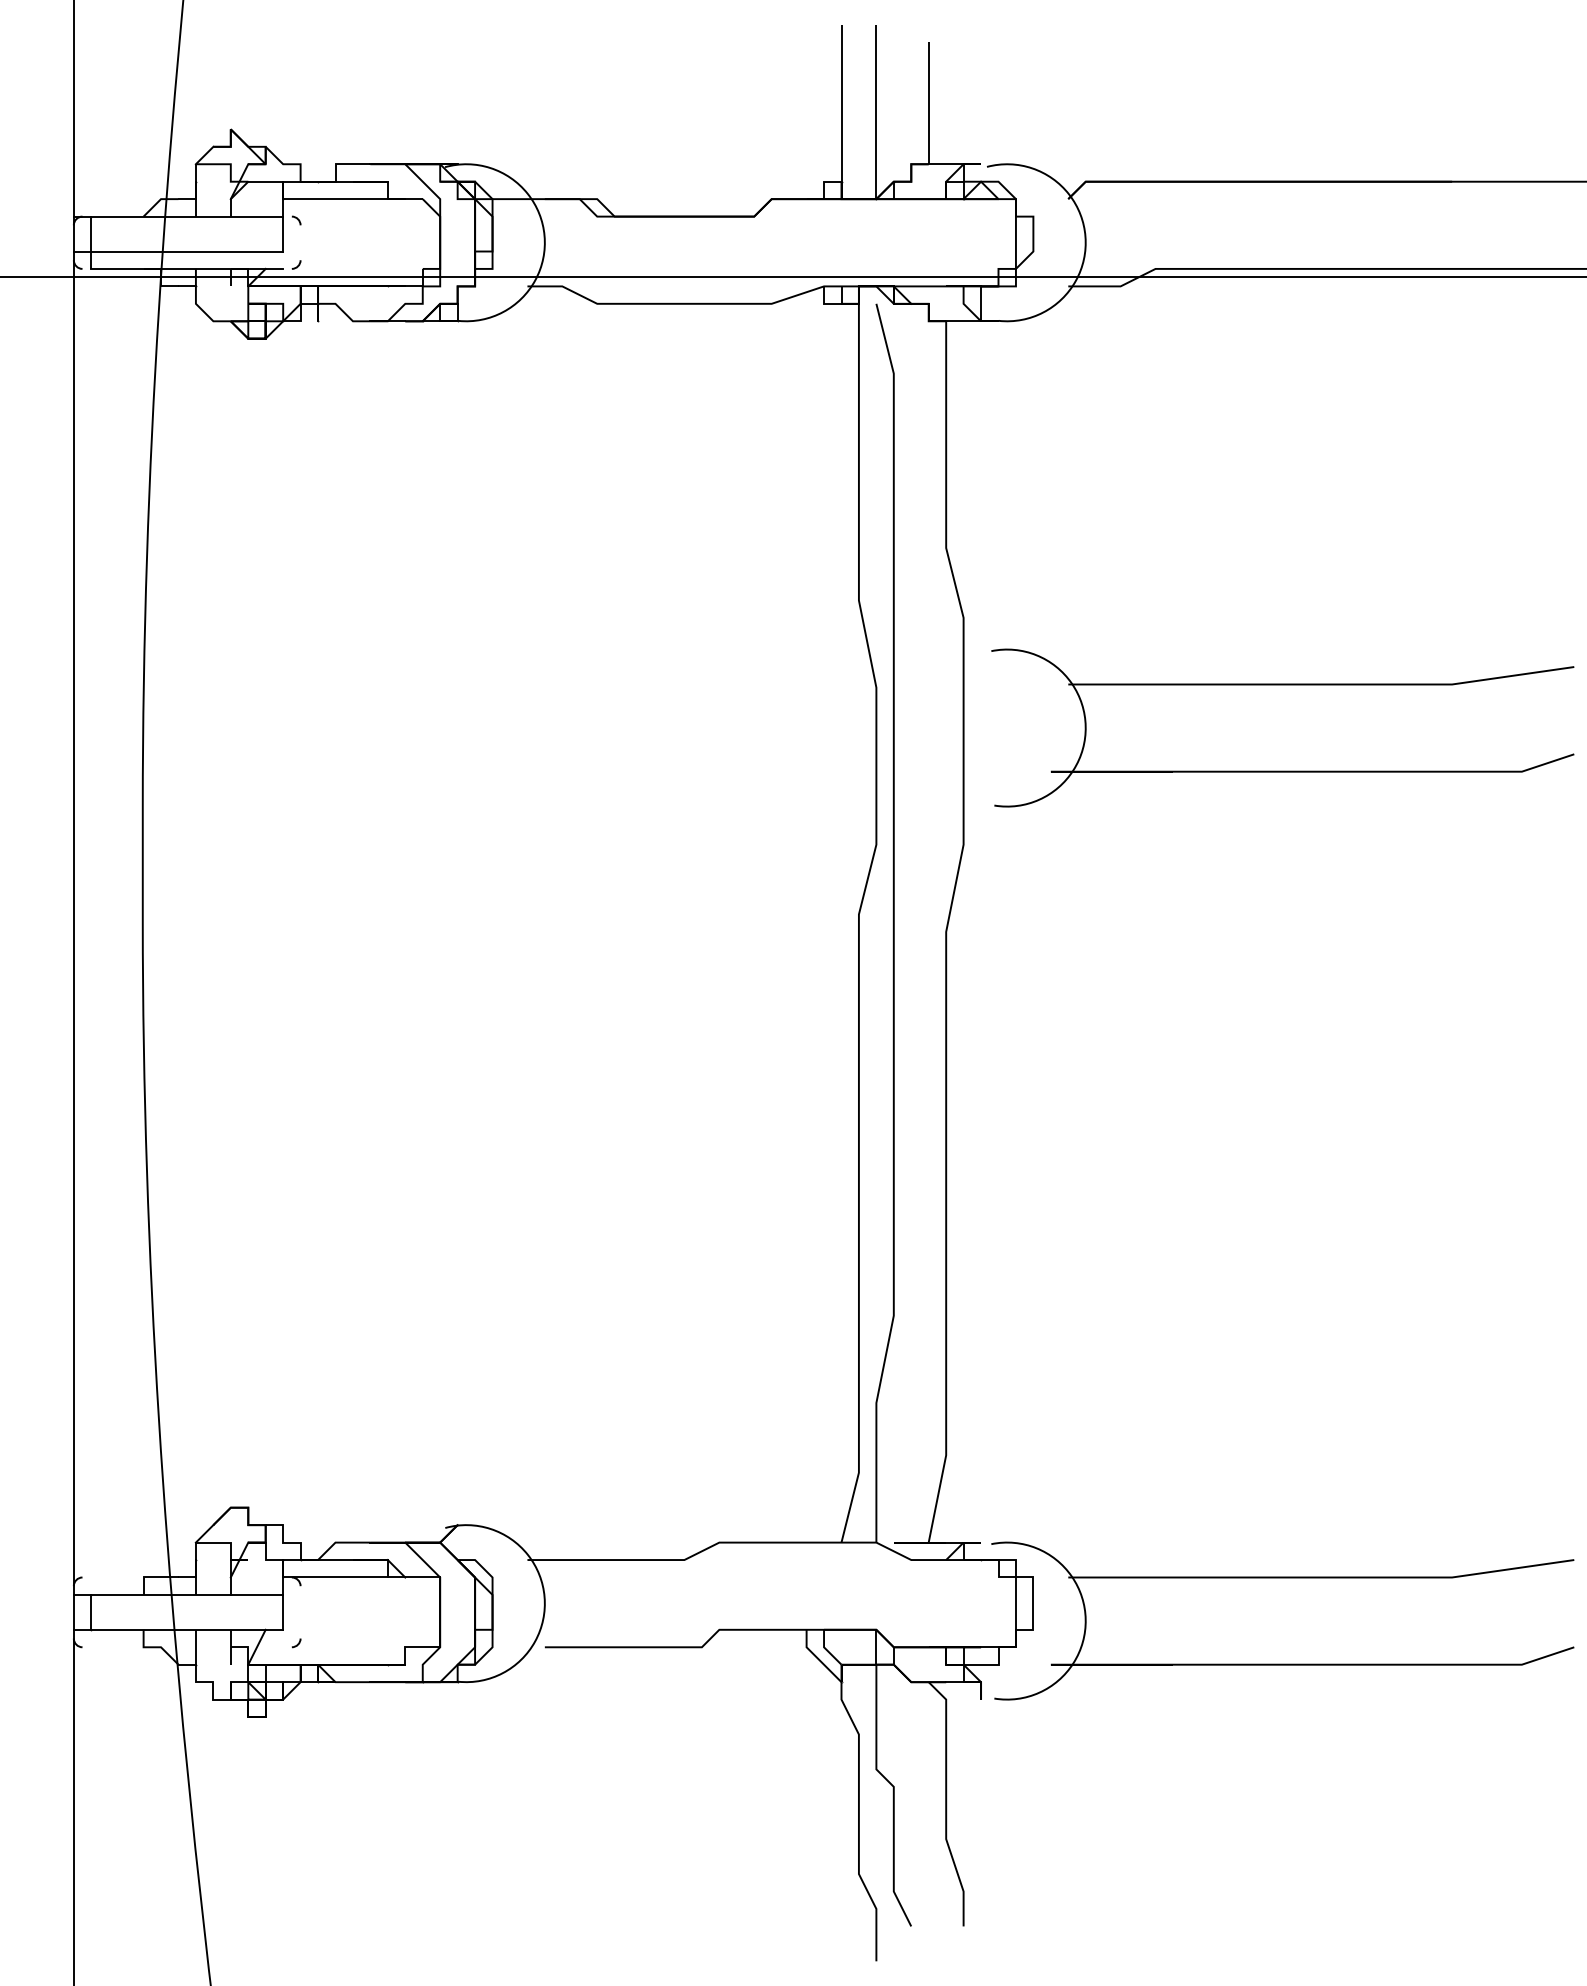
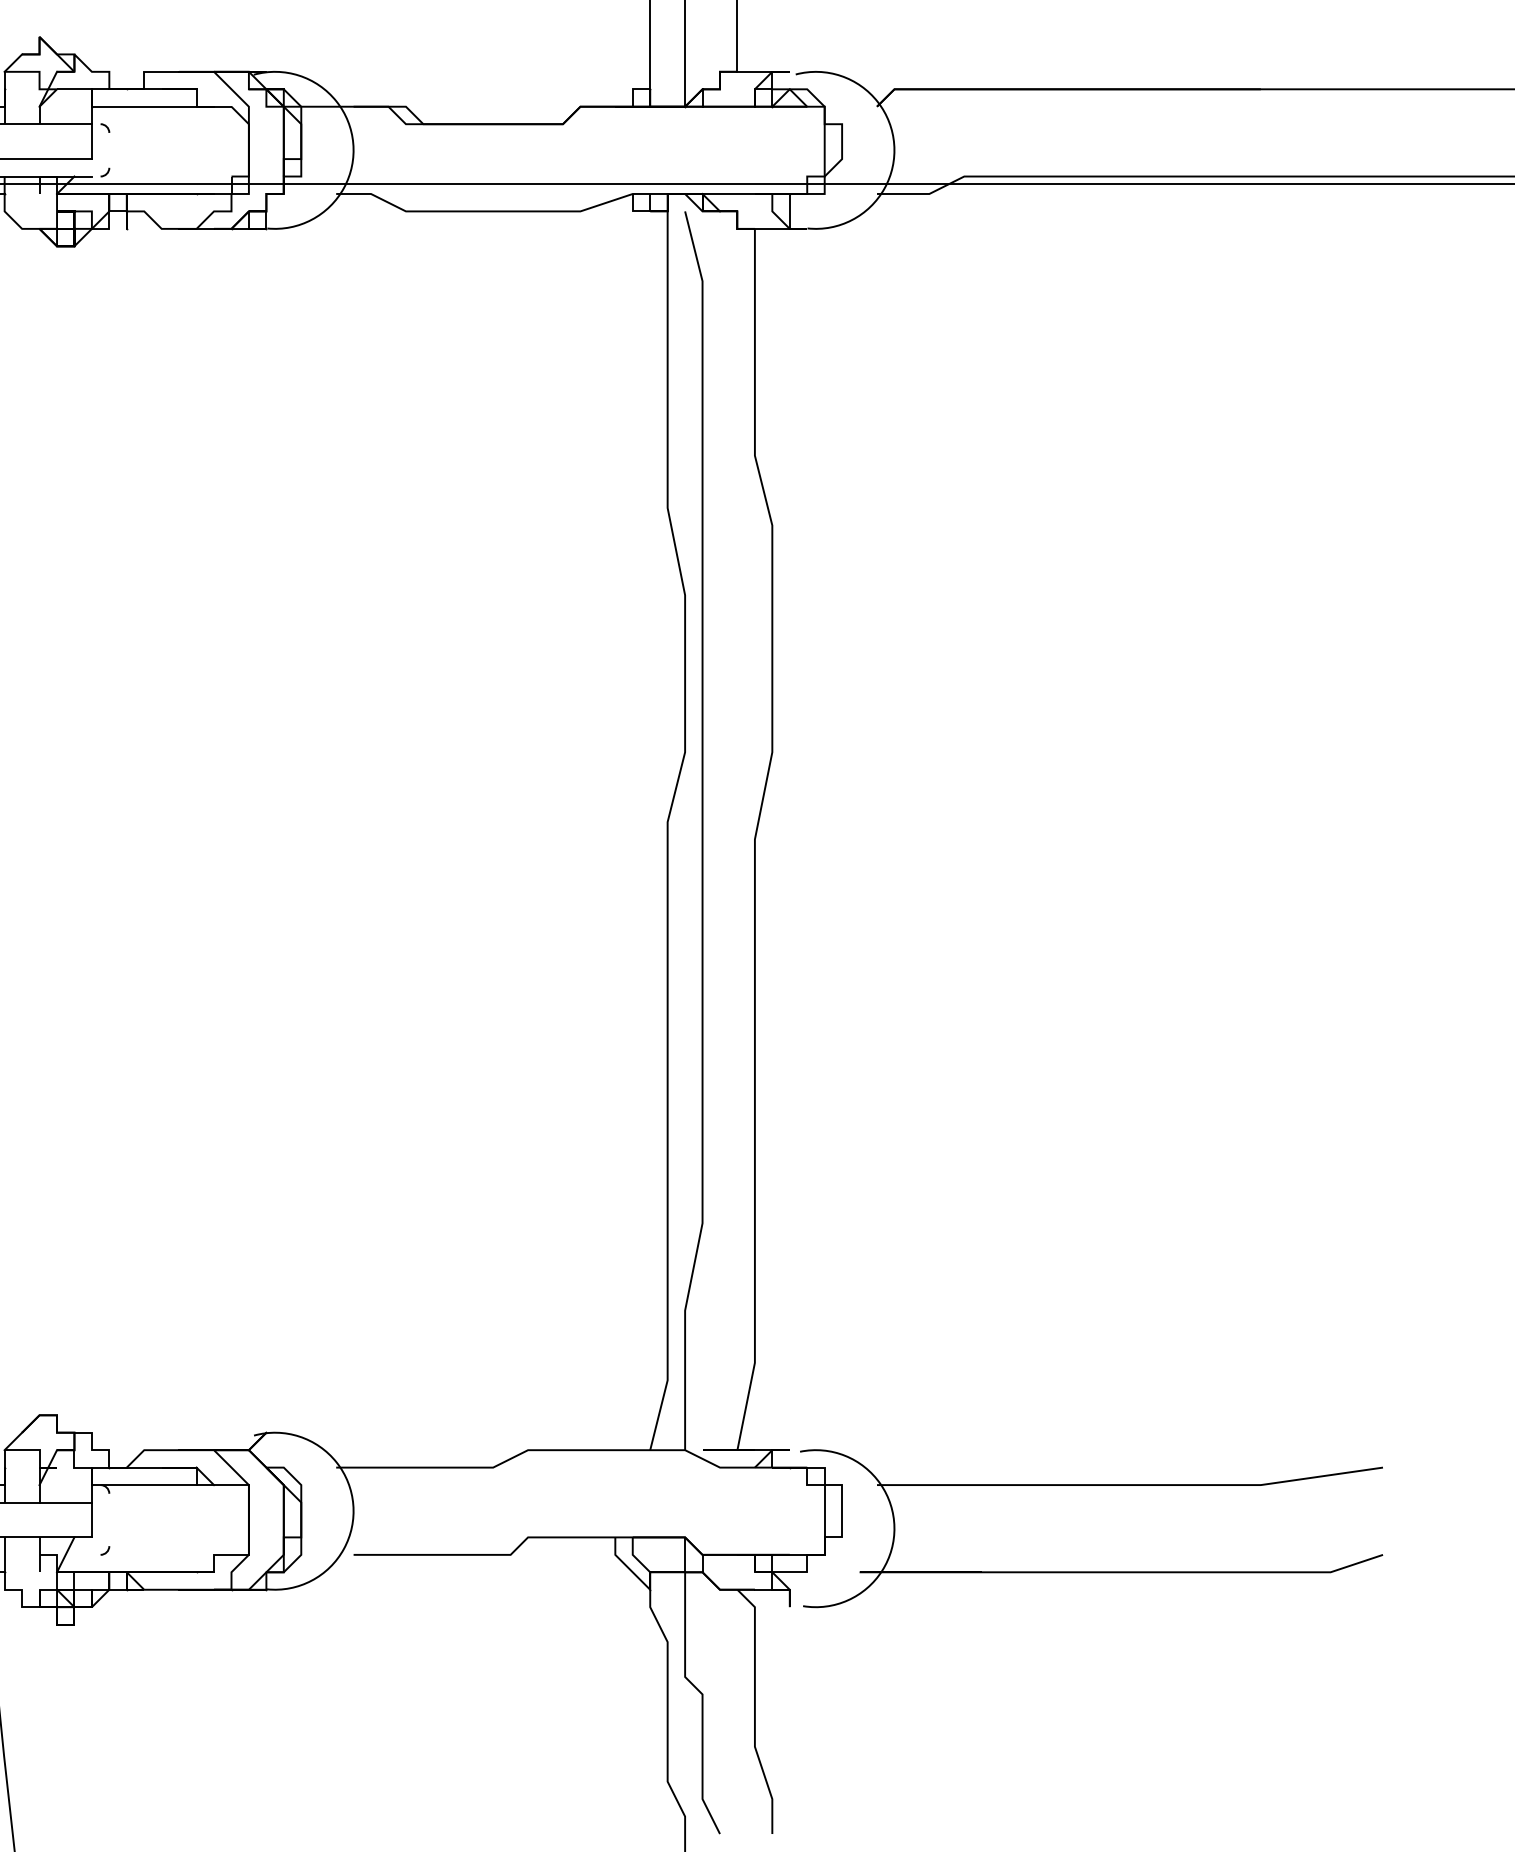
part: (1282, 685) -> (1091, 593), removed

